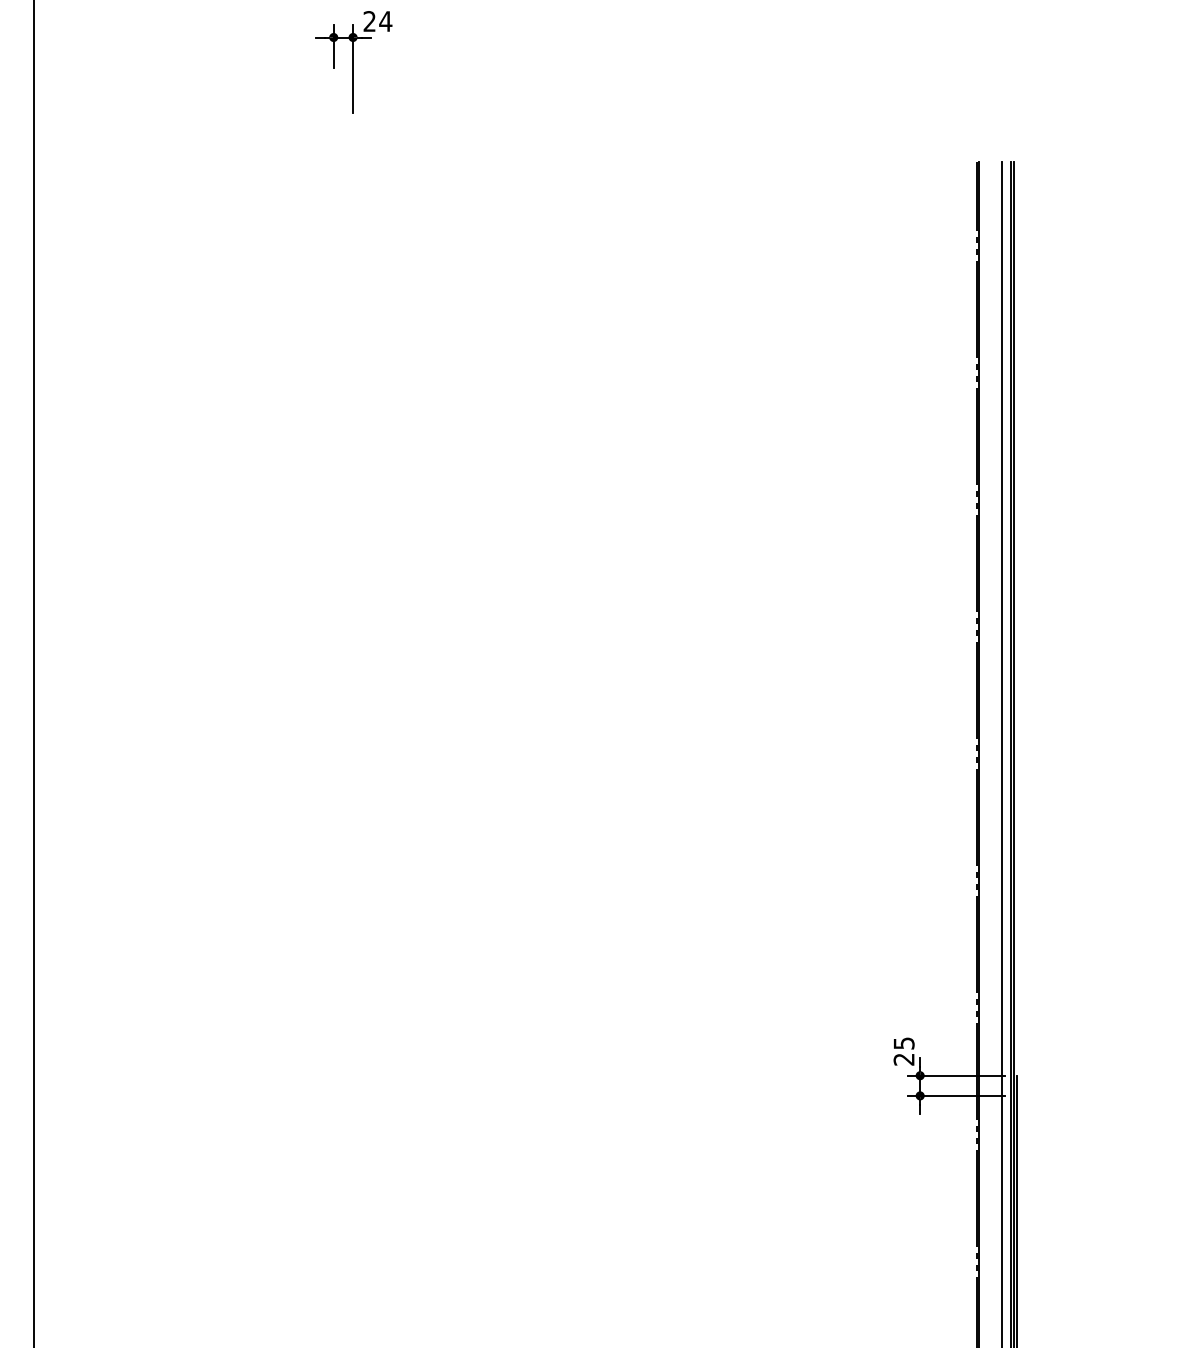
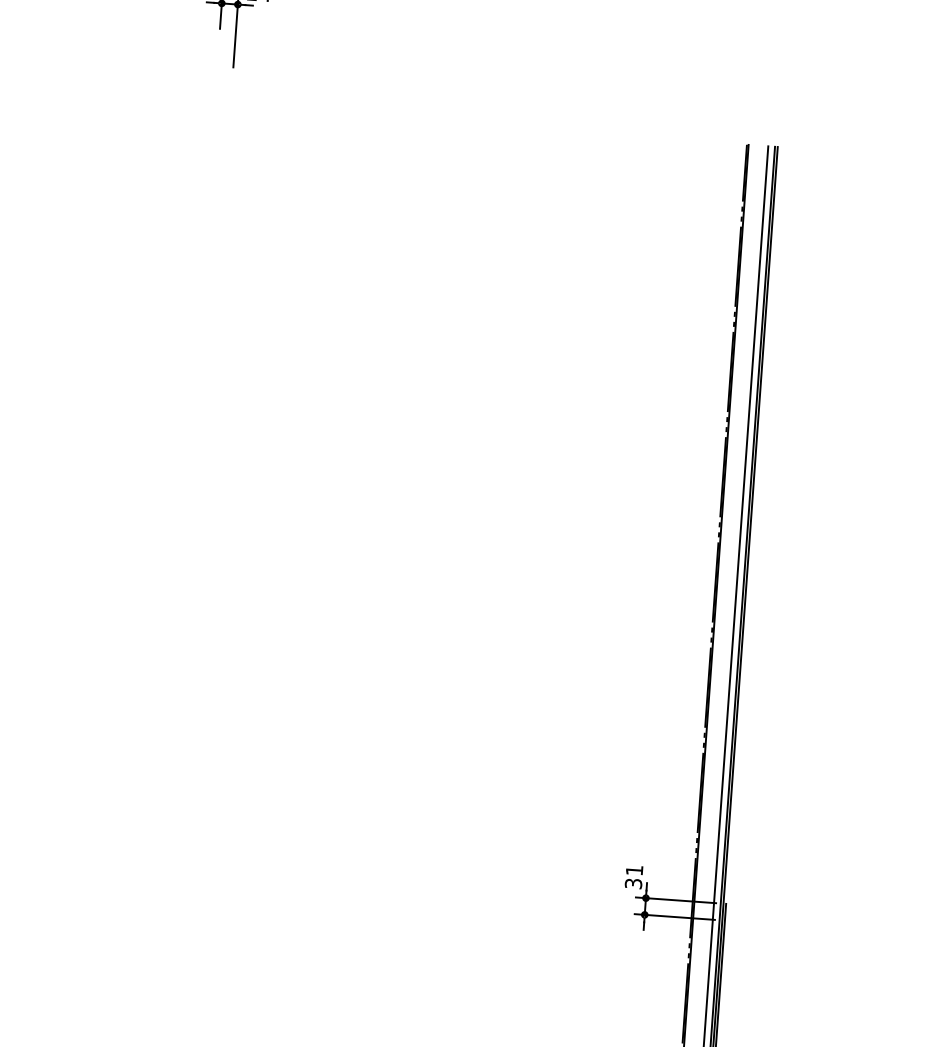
text: (903, 1051) -> (633, 877), 25 -> 31

